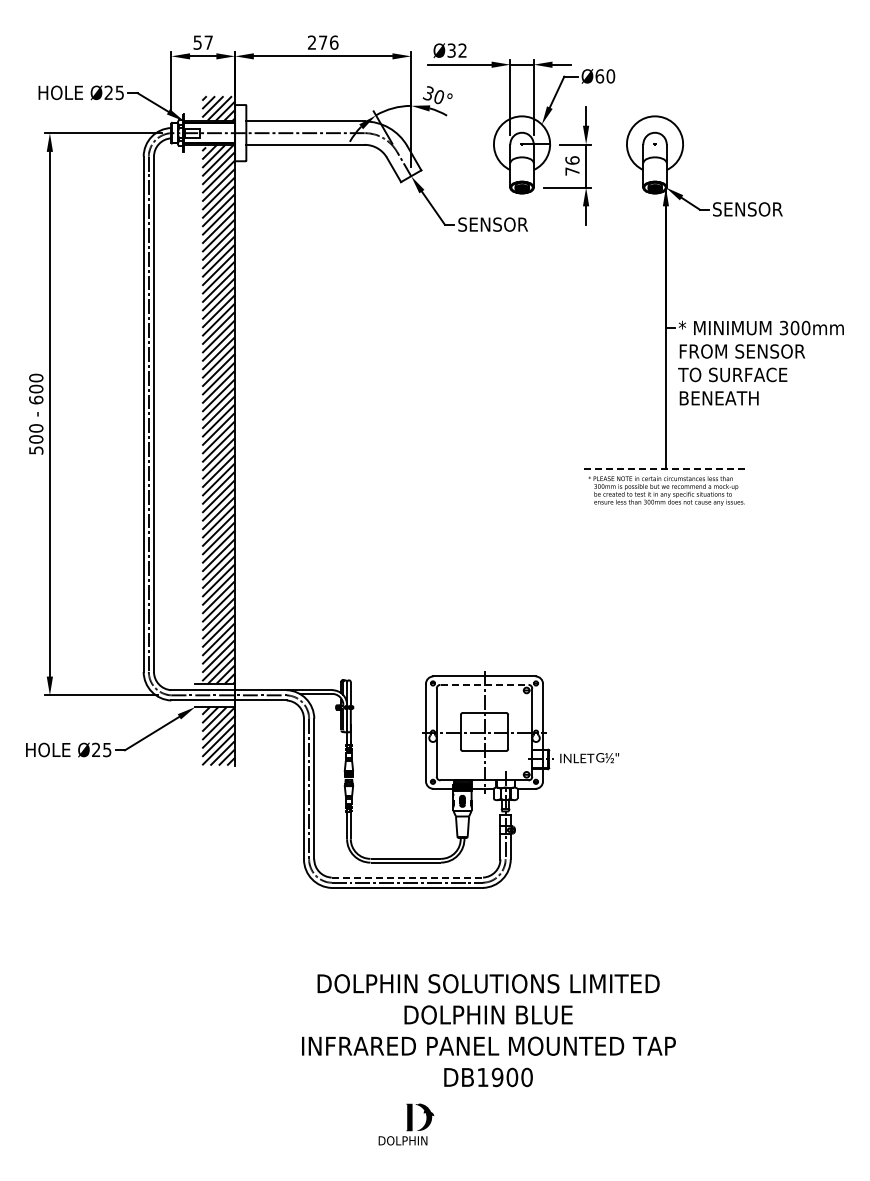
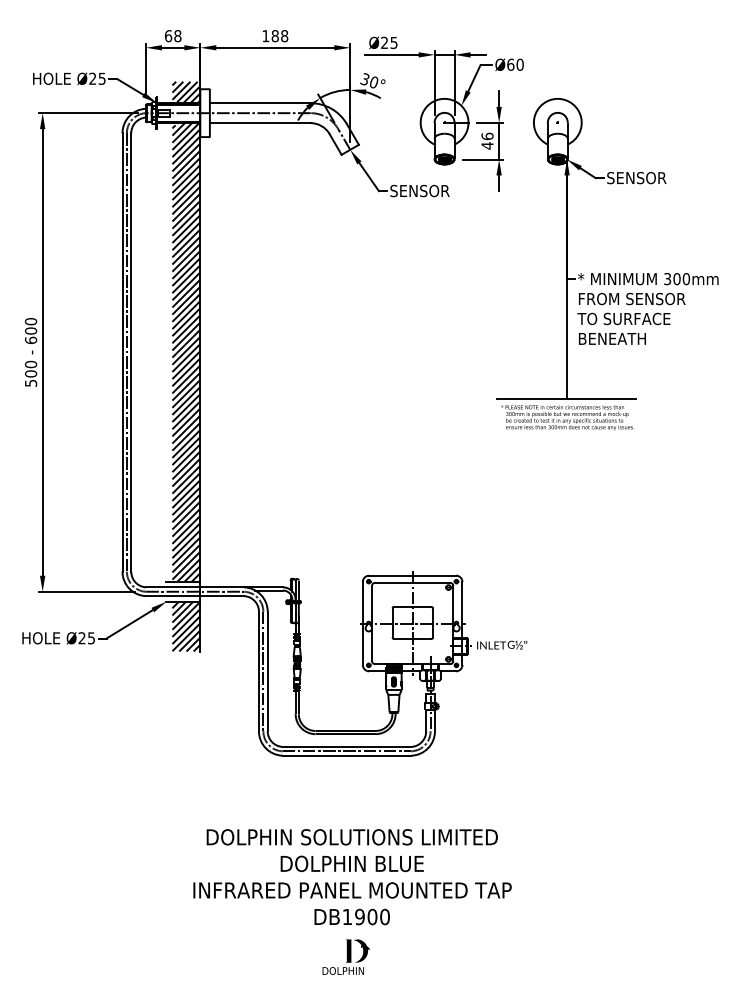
text: (202, 42) -> (172, 35), 57 -> 68
text: (323, 42) -> (275, 35), 276 -> 188
text: (456, 50) -> (388, 42), Ø32 -> Ø25
text: (572, 171) -> (487, 145), 76 -> 46
line: (665, 468) -> (566, 398), dashed -> solid
line: (485, 684) -> (413, 582), dashed -> solid
line: (407, 877) -> (347, 746), dashed -> solid
text: (488, 1030) -> (352, 877), moved

